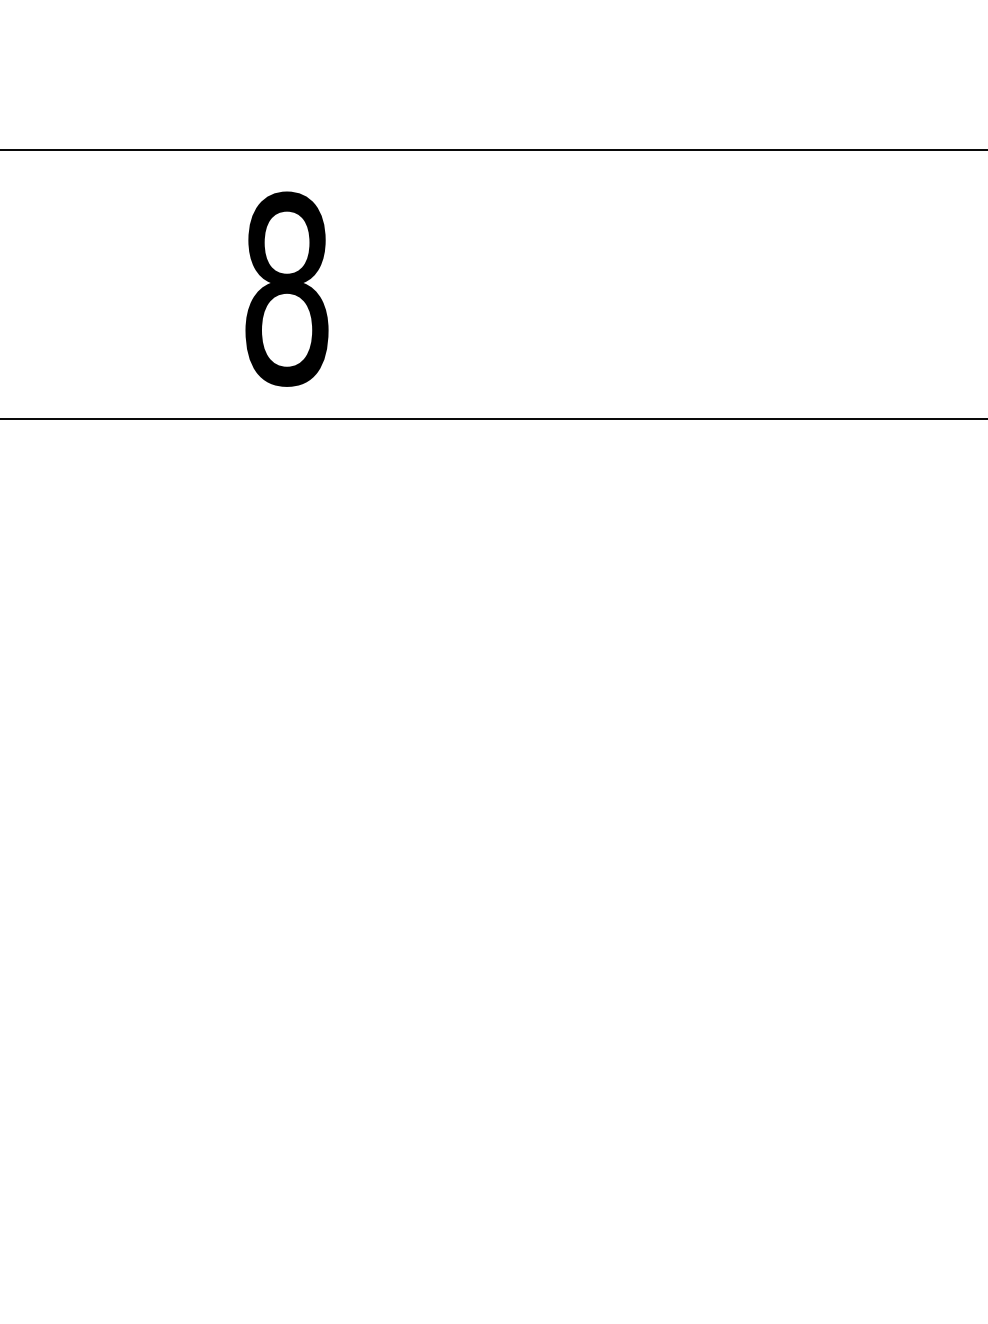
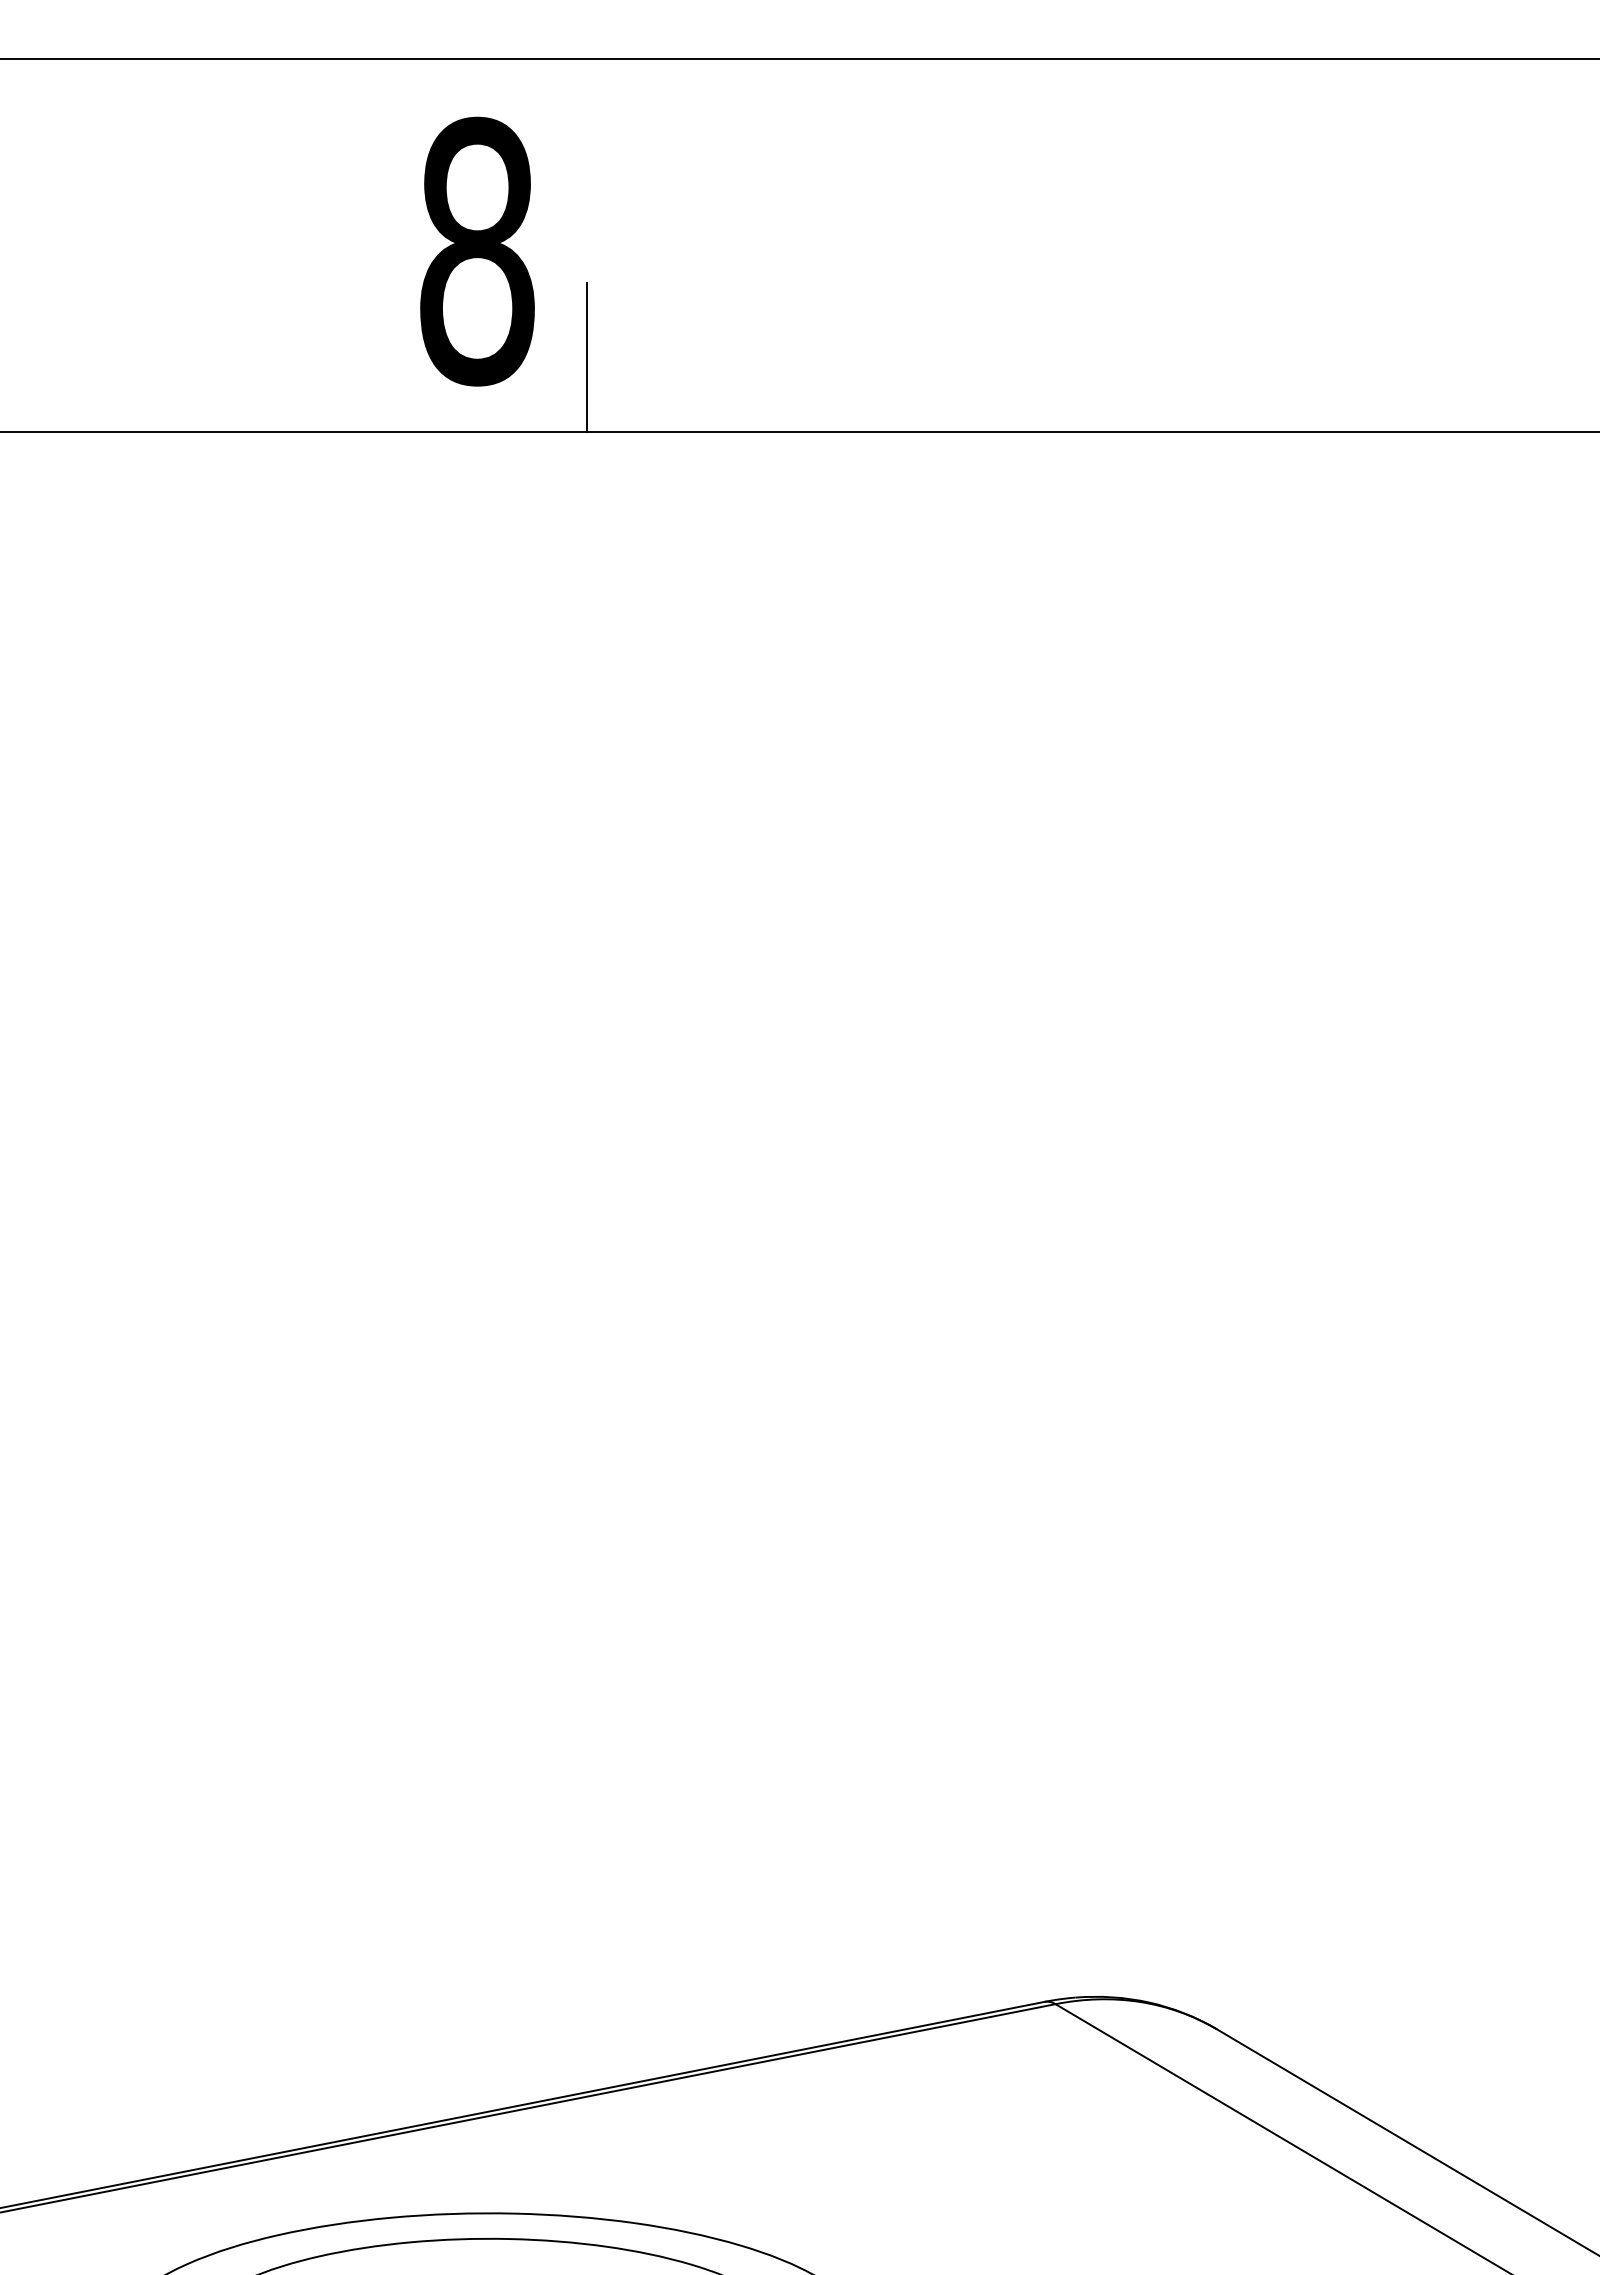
text: (287, 289) -> (477, 251), moved
line: (231, 365) -> (587, 356), added

